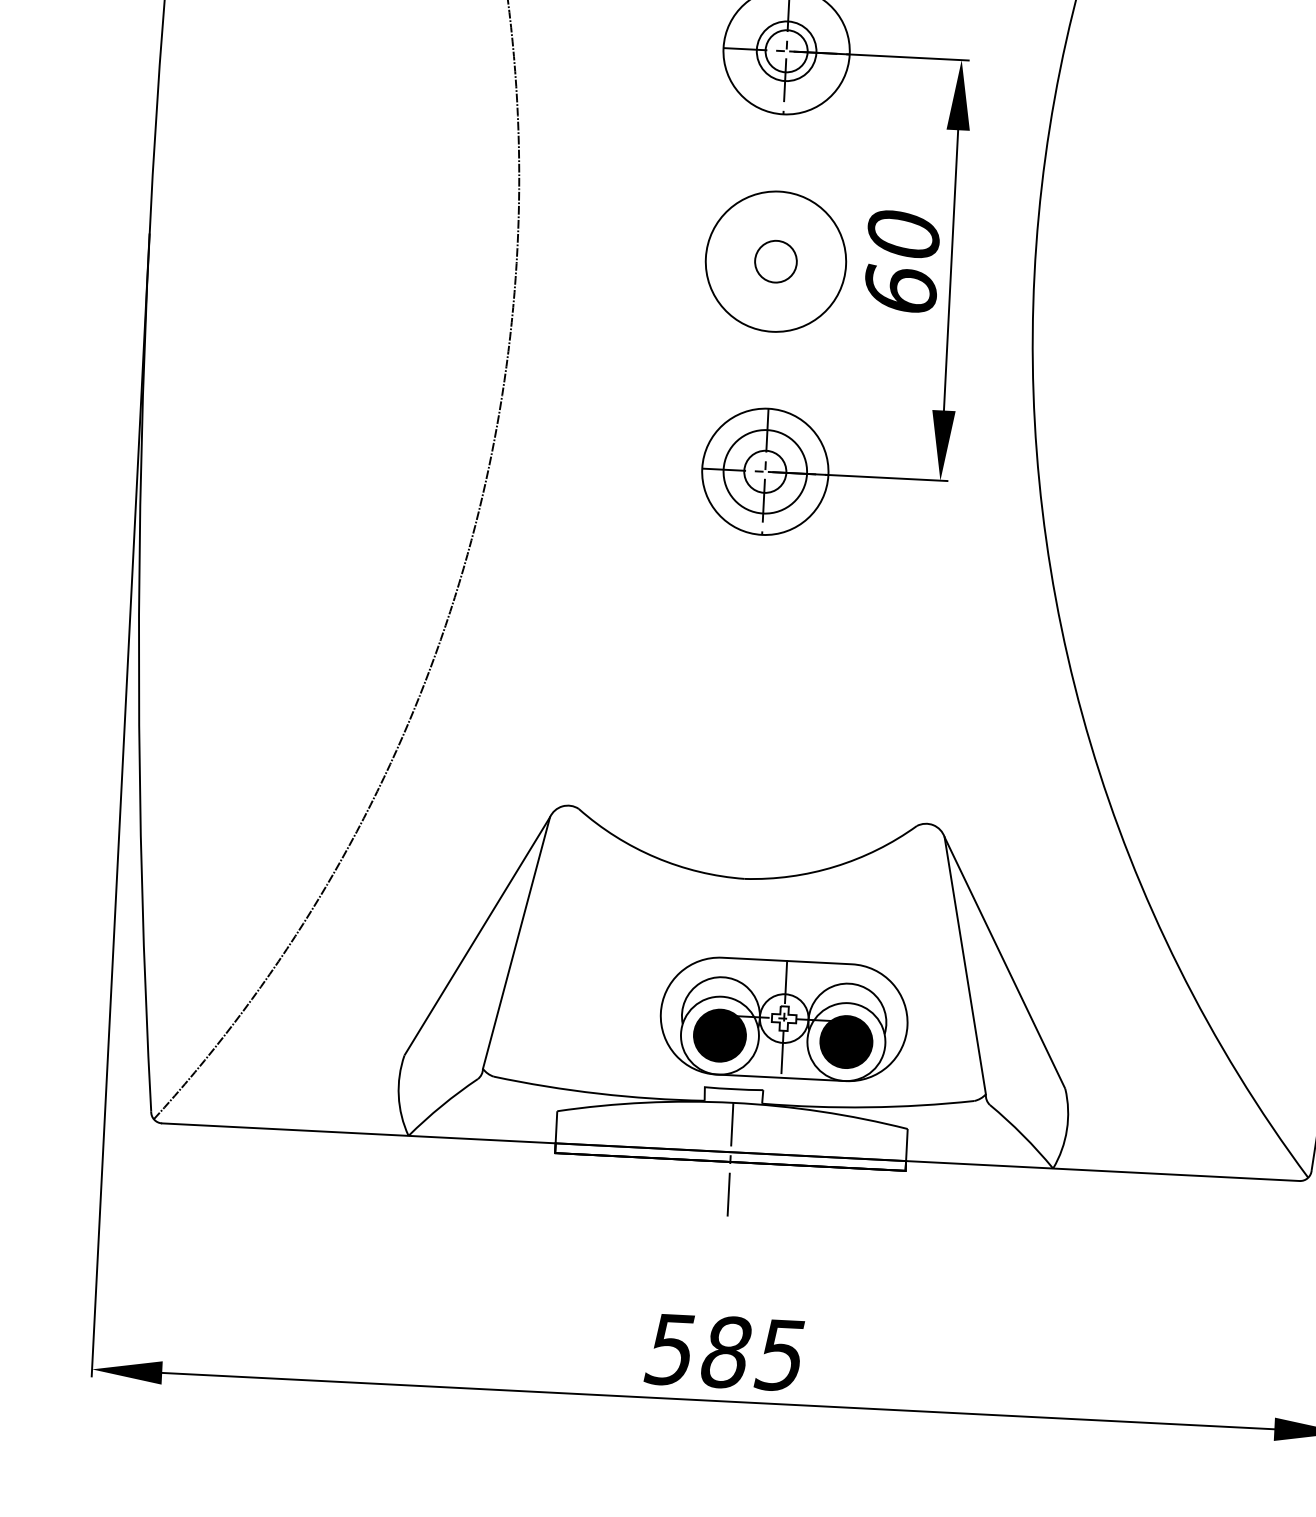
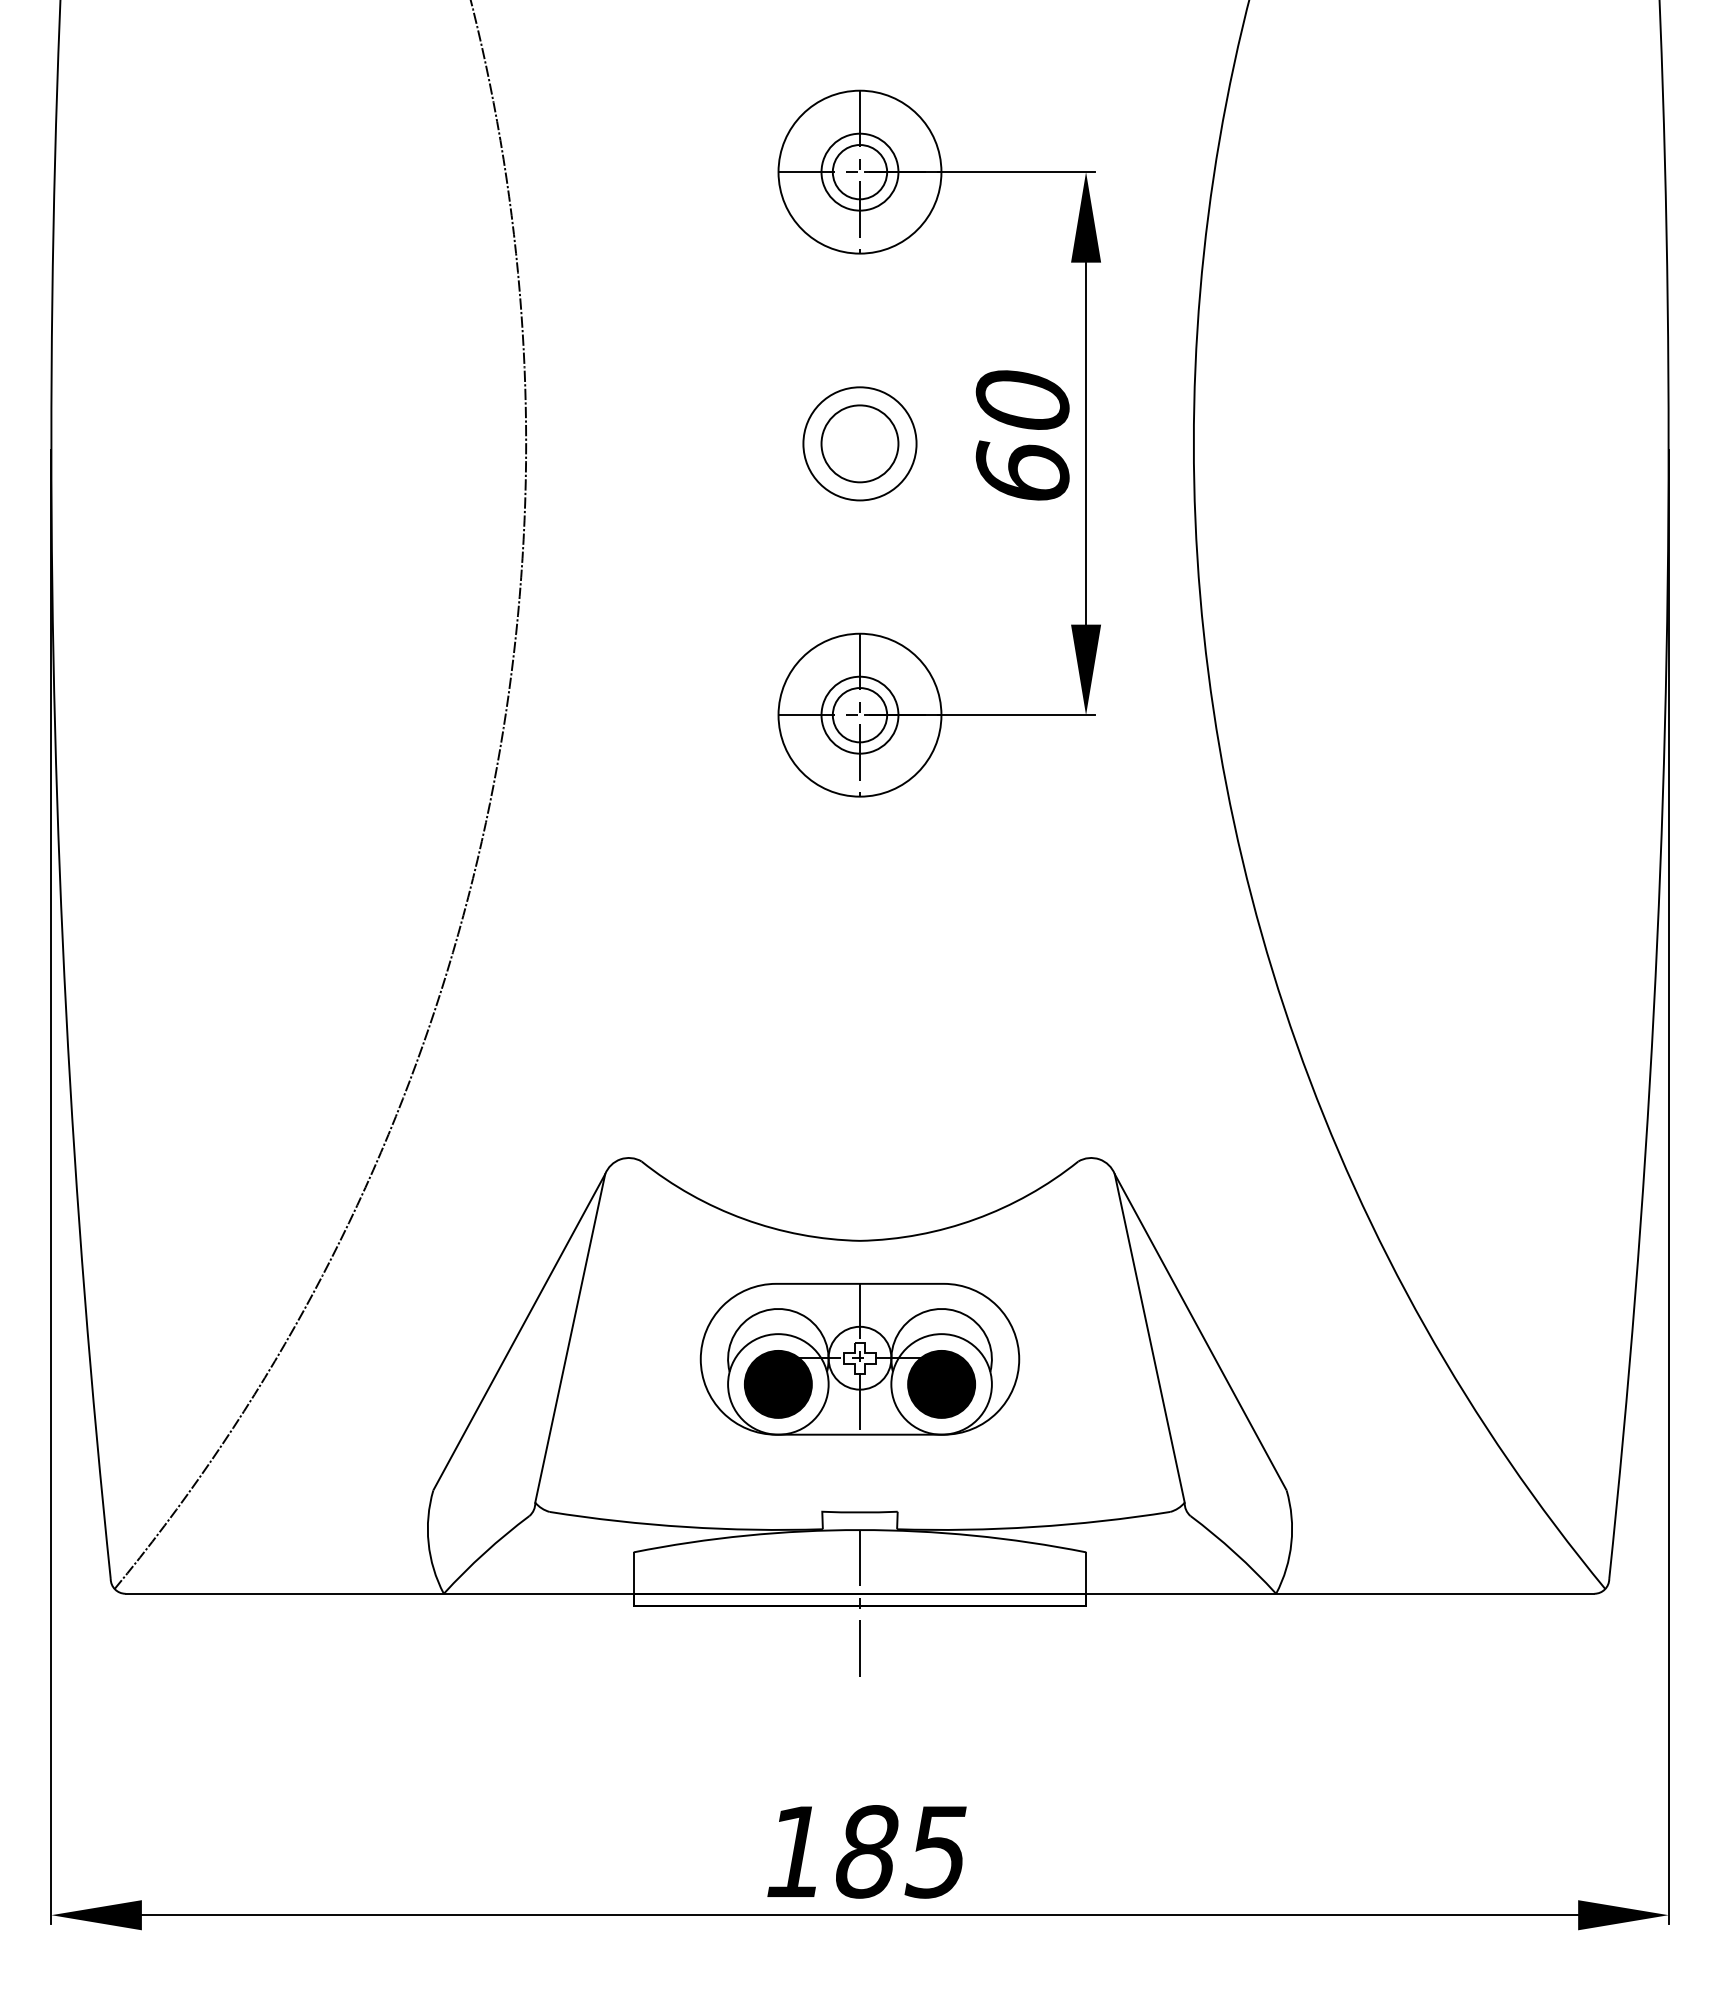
circle: (775, 261) -> (859, 443), size x0.62
circle: (775, 261) -> (859, 443), size x1.43
circle: (764, 471) -> (859, 714), size x0.71
part: (783, 1019) -> (859, 1359), moved
text: (669, 1349) -> (793, 1852), 585 -> 185

